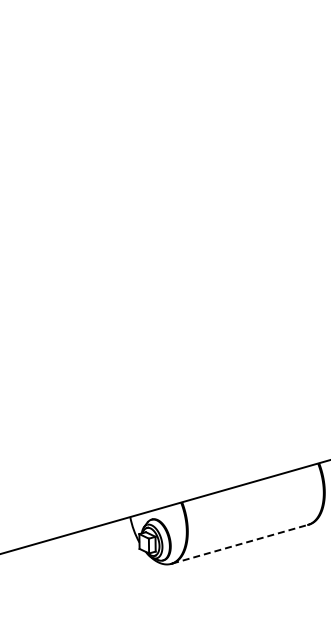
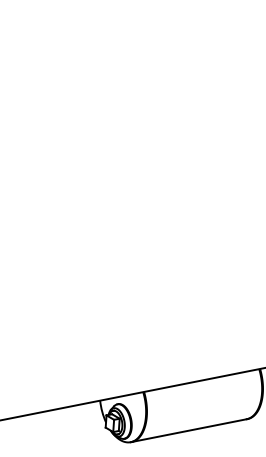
line: (240, 544) -> (189, 430), dashed -> solid

